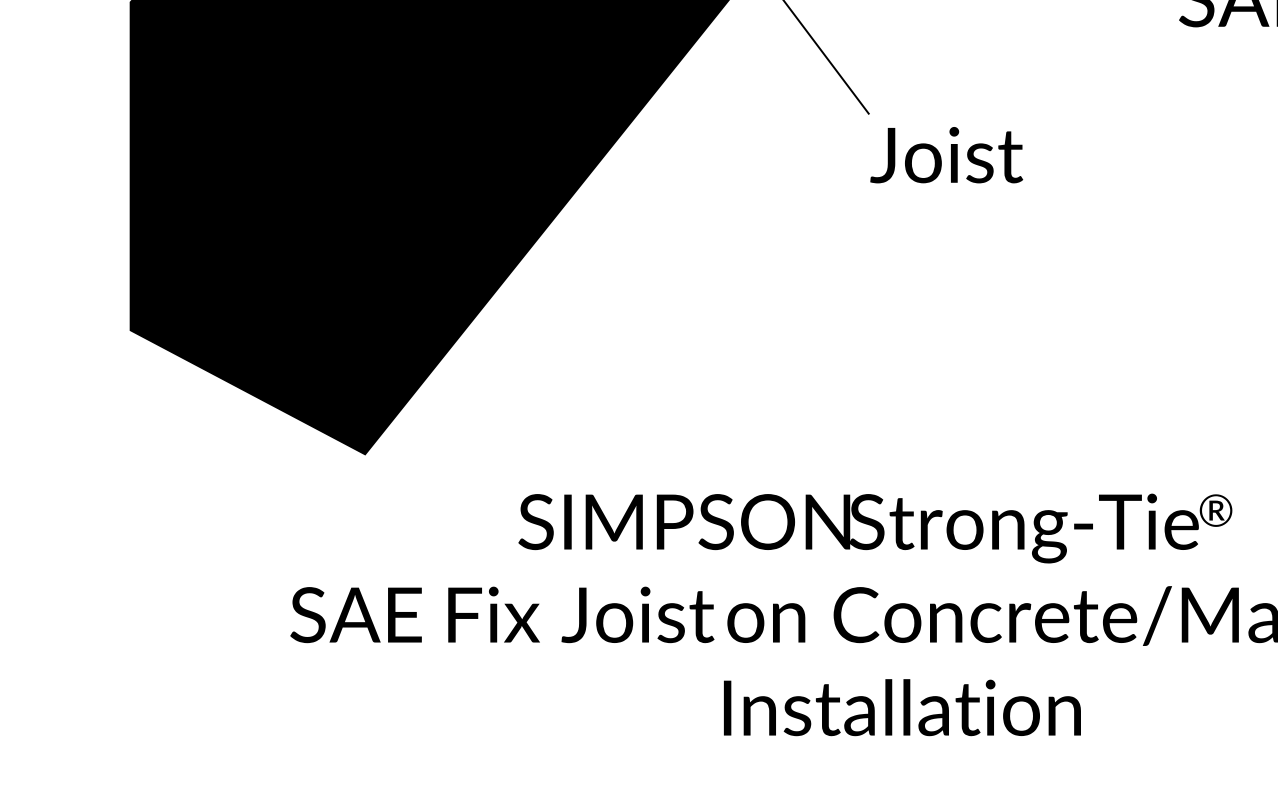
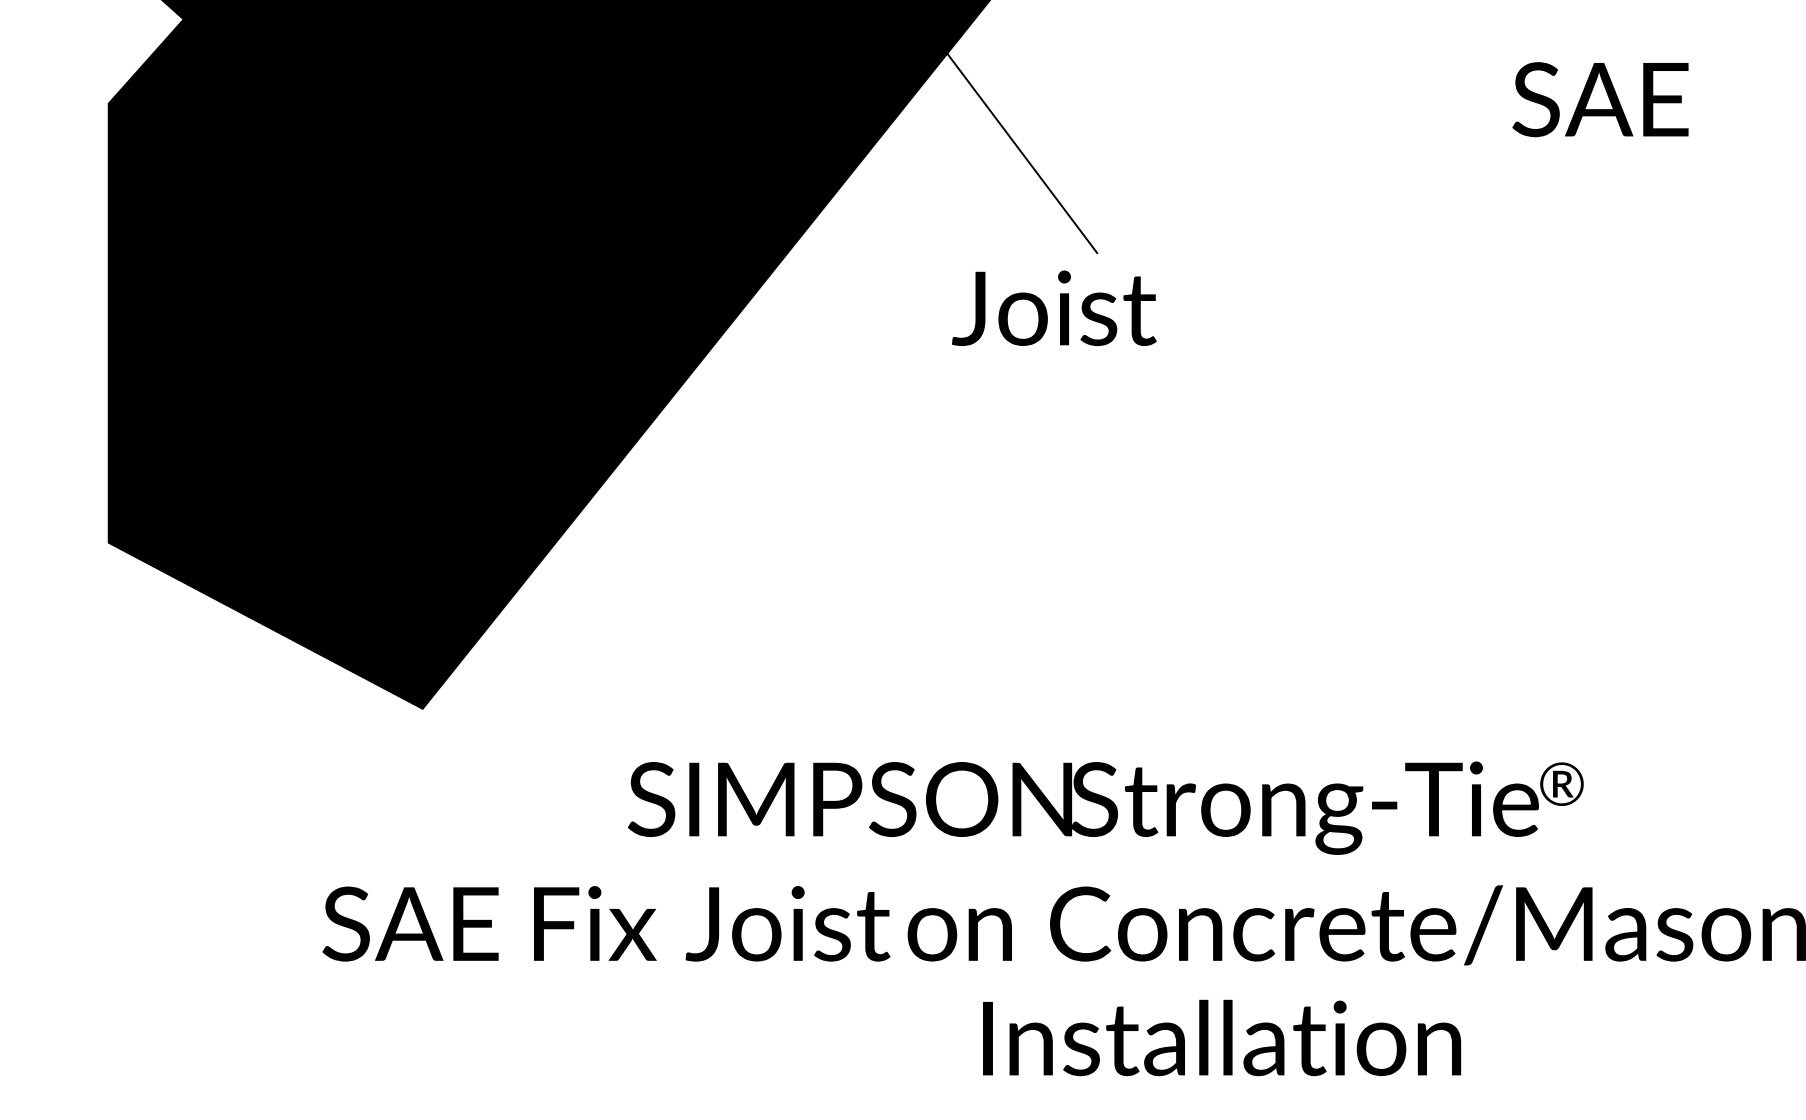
text: (946, 154) -> (1054, 307), moved
text: (902, 707) -> (1222, 1037), moved

